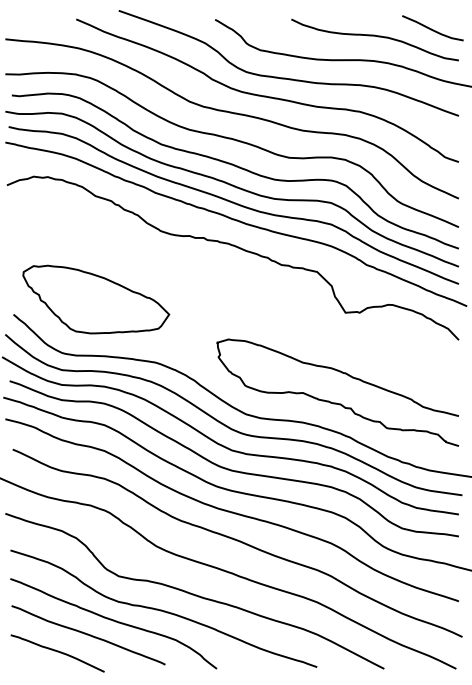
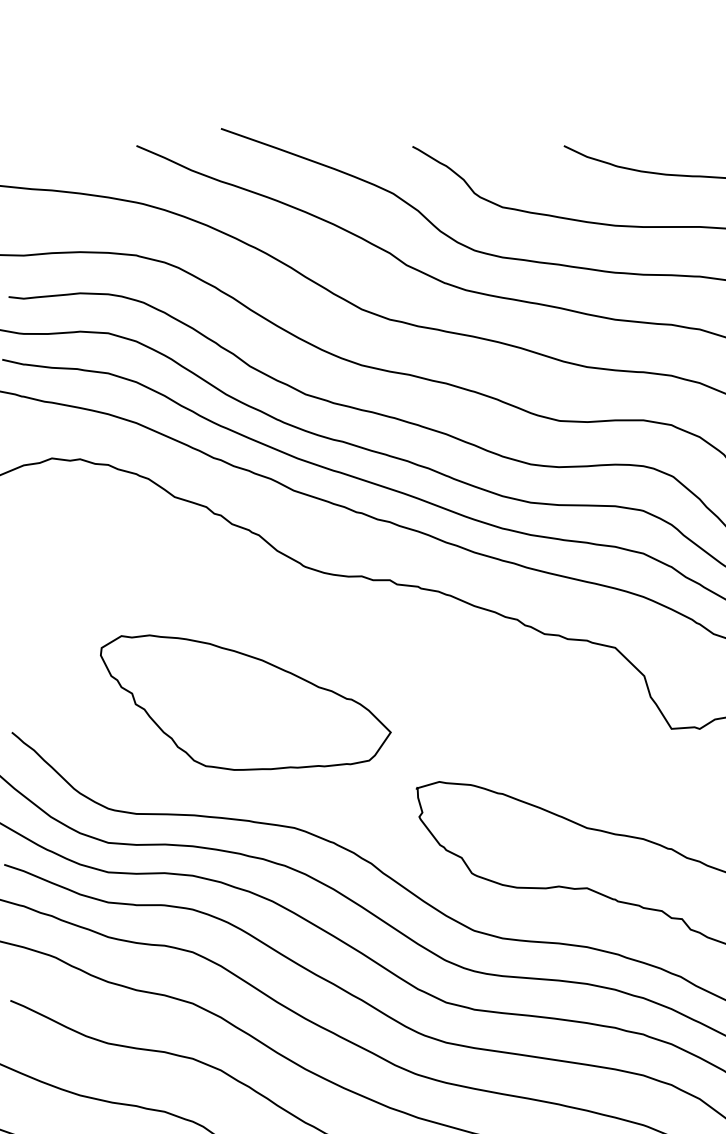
part: (96, 299) -> (246, 702), moved

